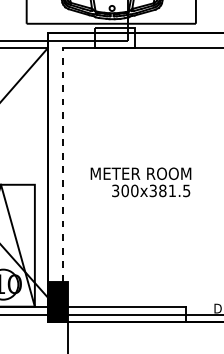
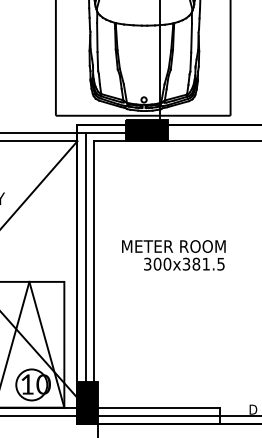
fill: (114, 38) -> (146, 130), added
line: (55, 181) -> (85, 278), added
text: (140, 182) -> (173, 255), moved
line: (63, 185) -> (93, 282), dashed -> solid

